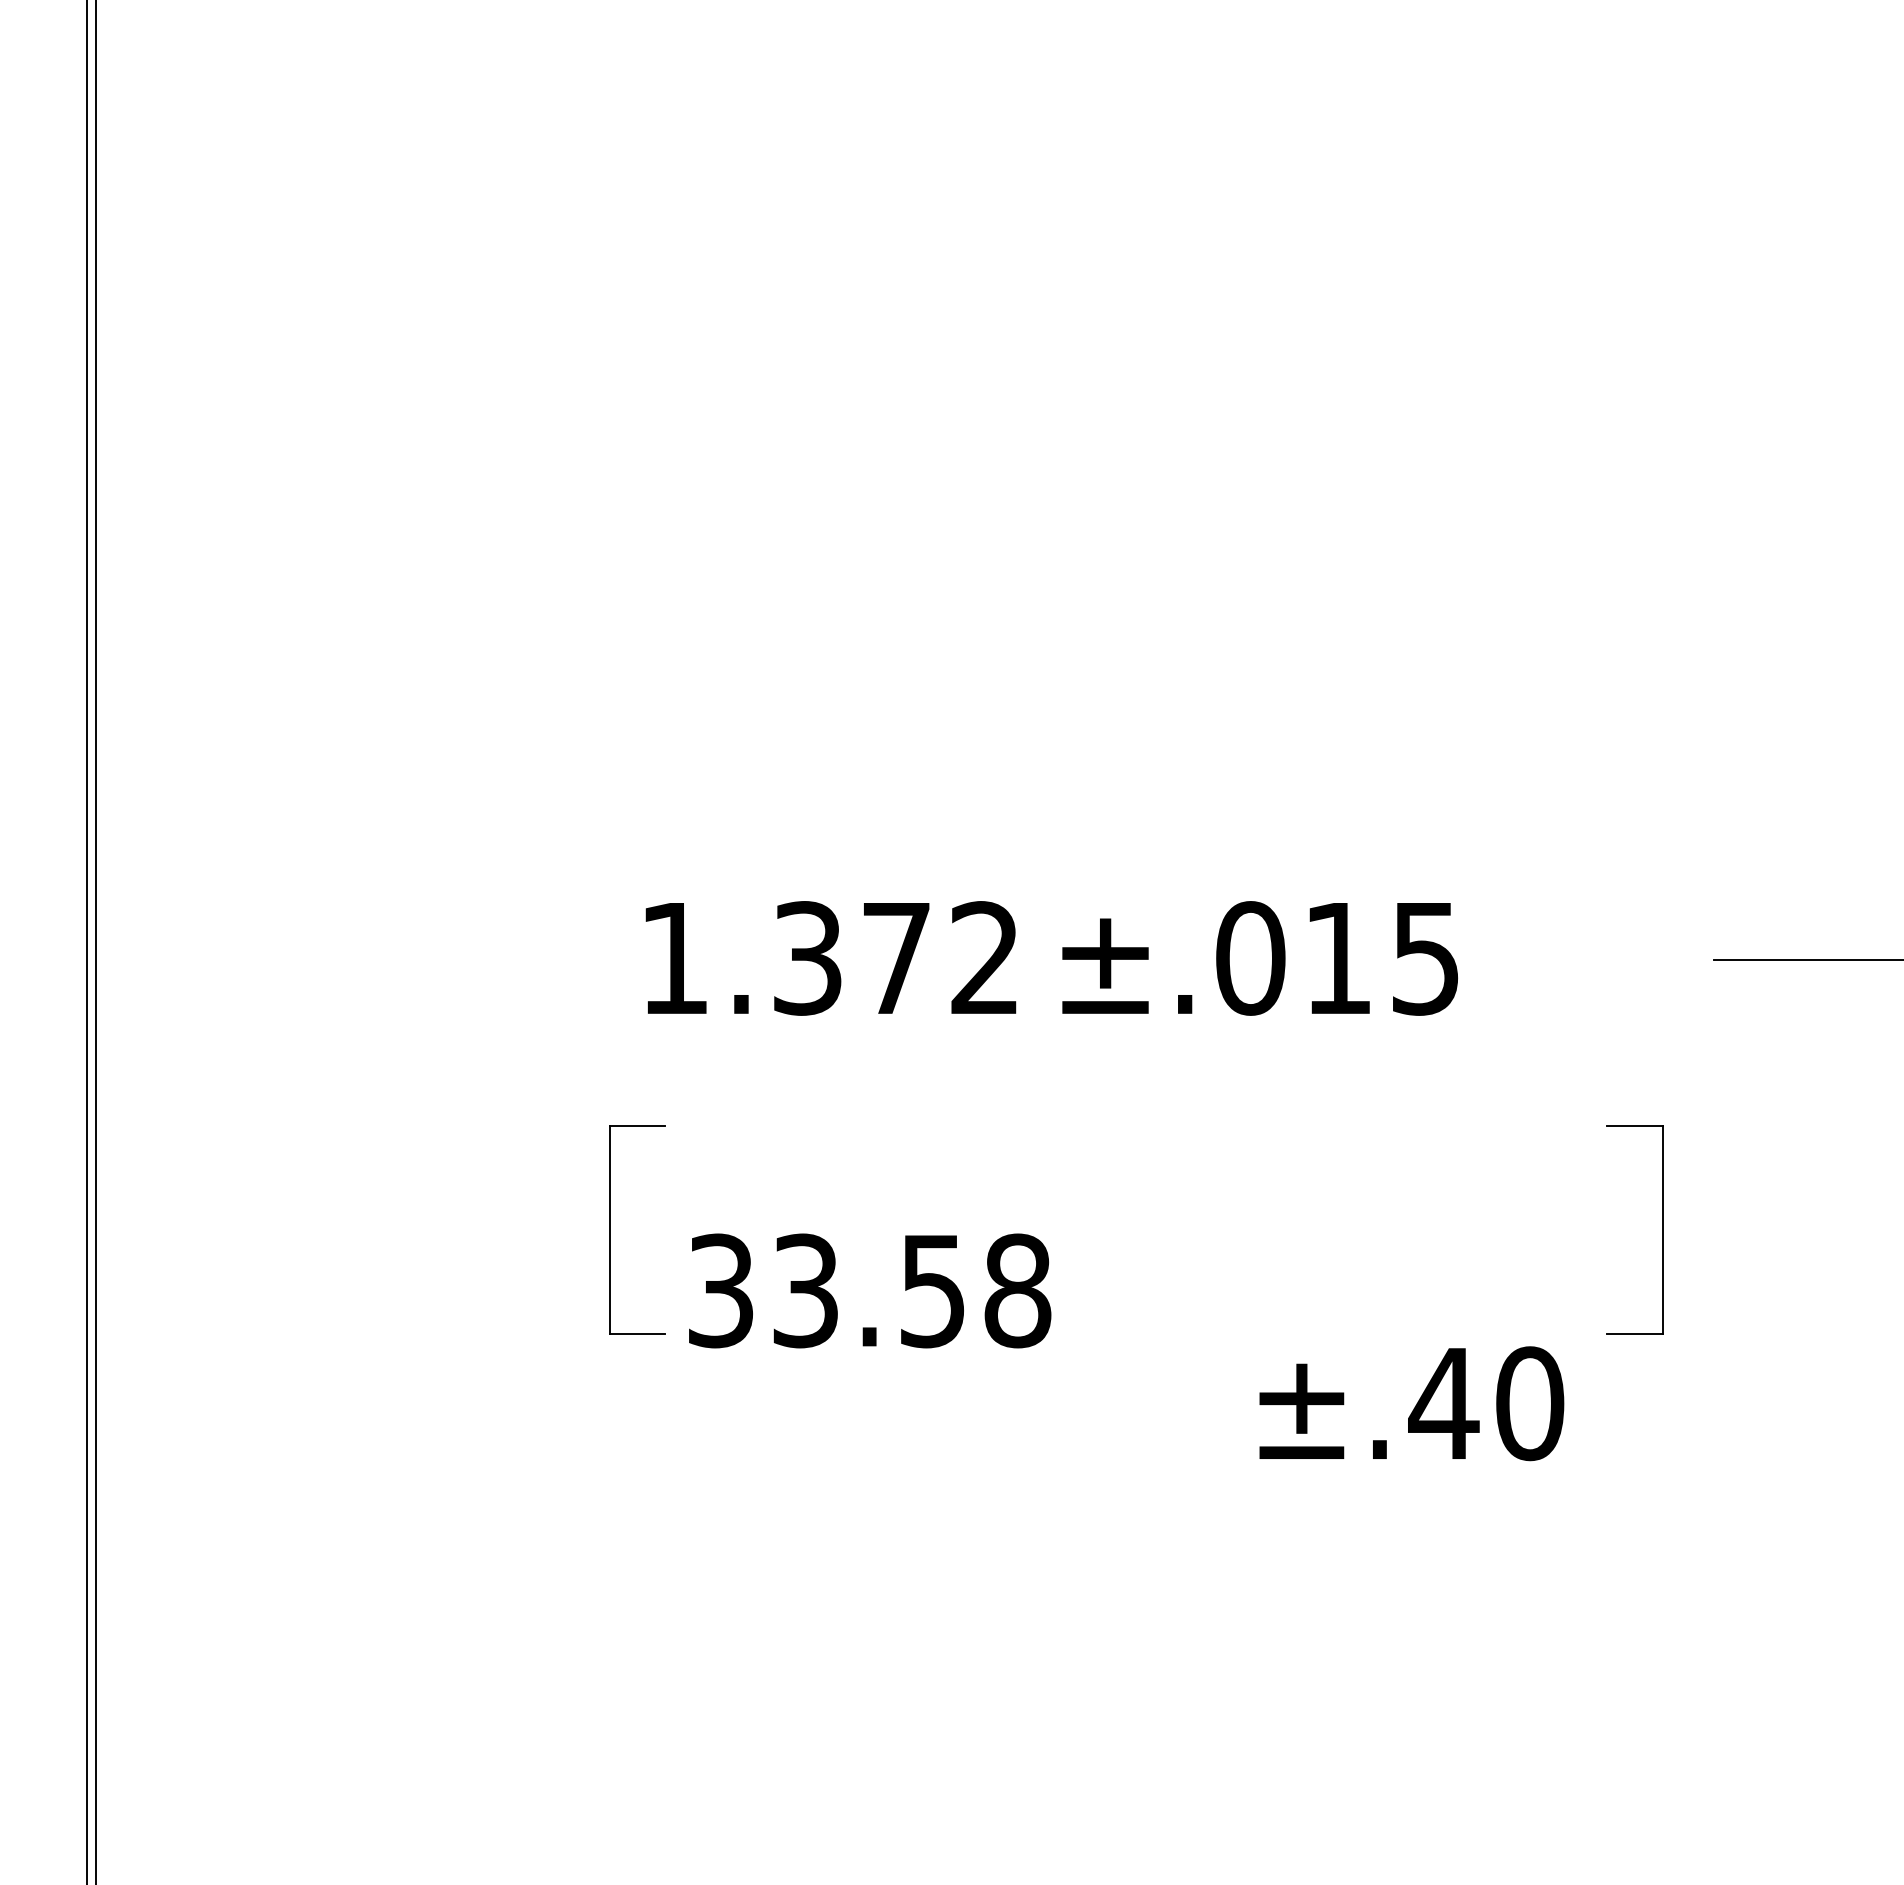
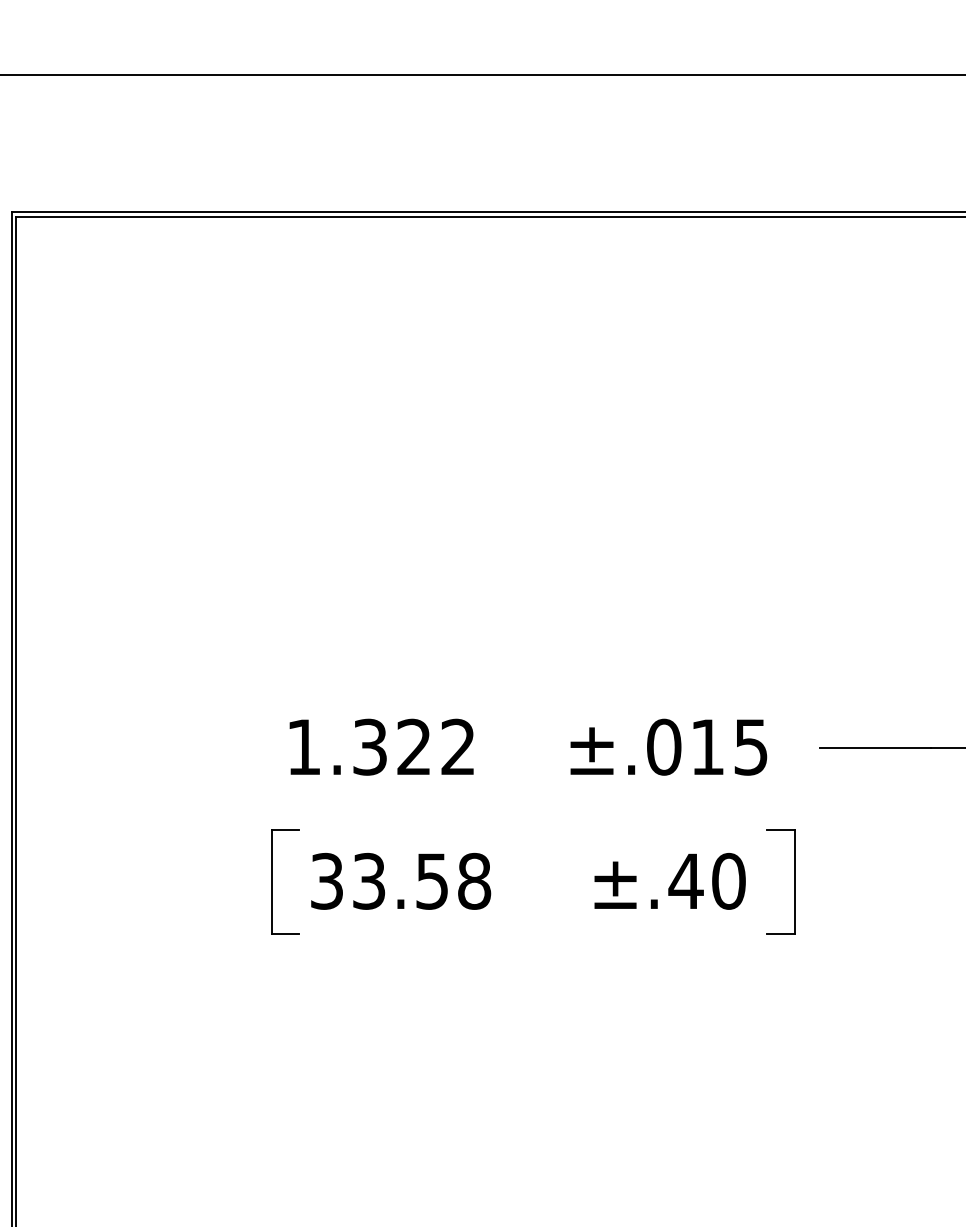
text: (895, 956) -> (413, 746), 1.372 -> 1.322
text: (1259, 956) -> (668, 746), moved
text: (870, 1291) -> (401, 881), moved
text: (1410, 1403) -> (669, 881), moved

